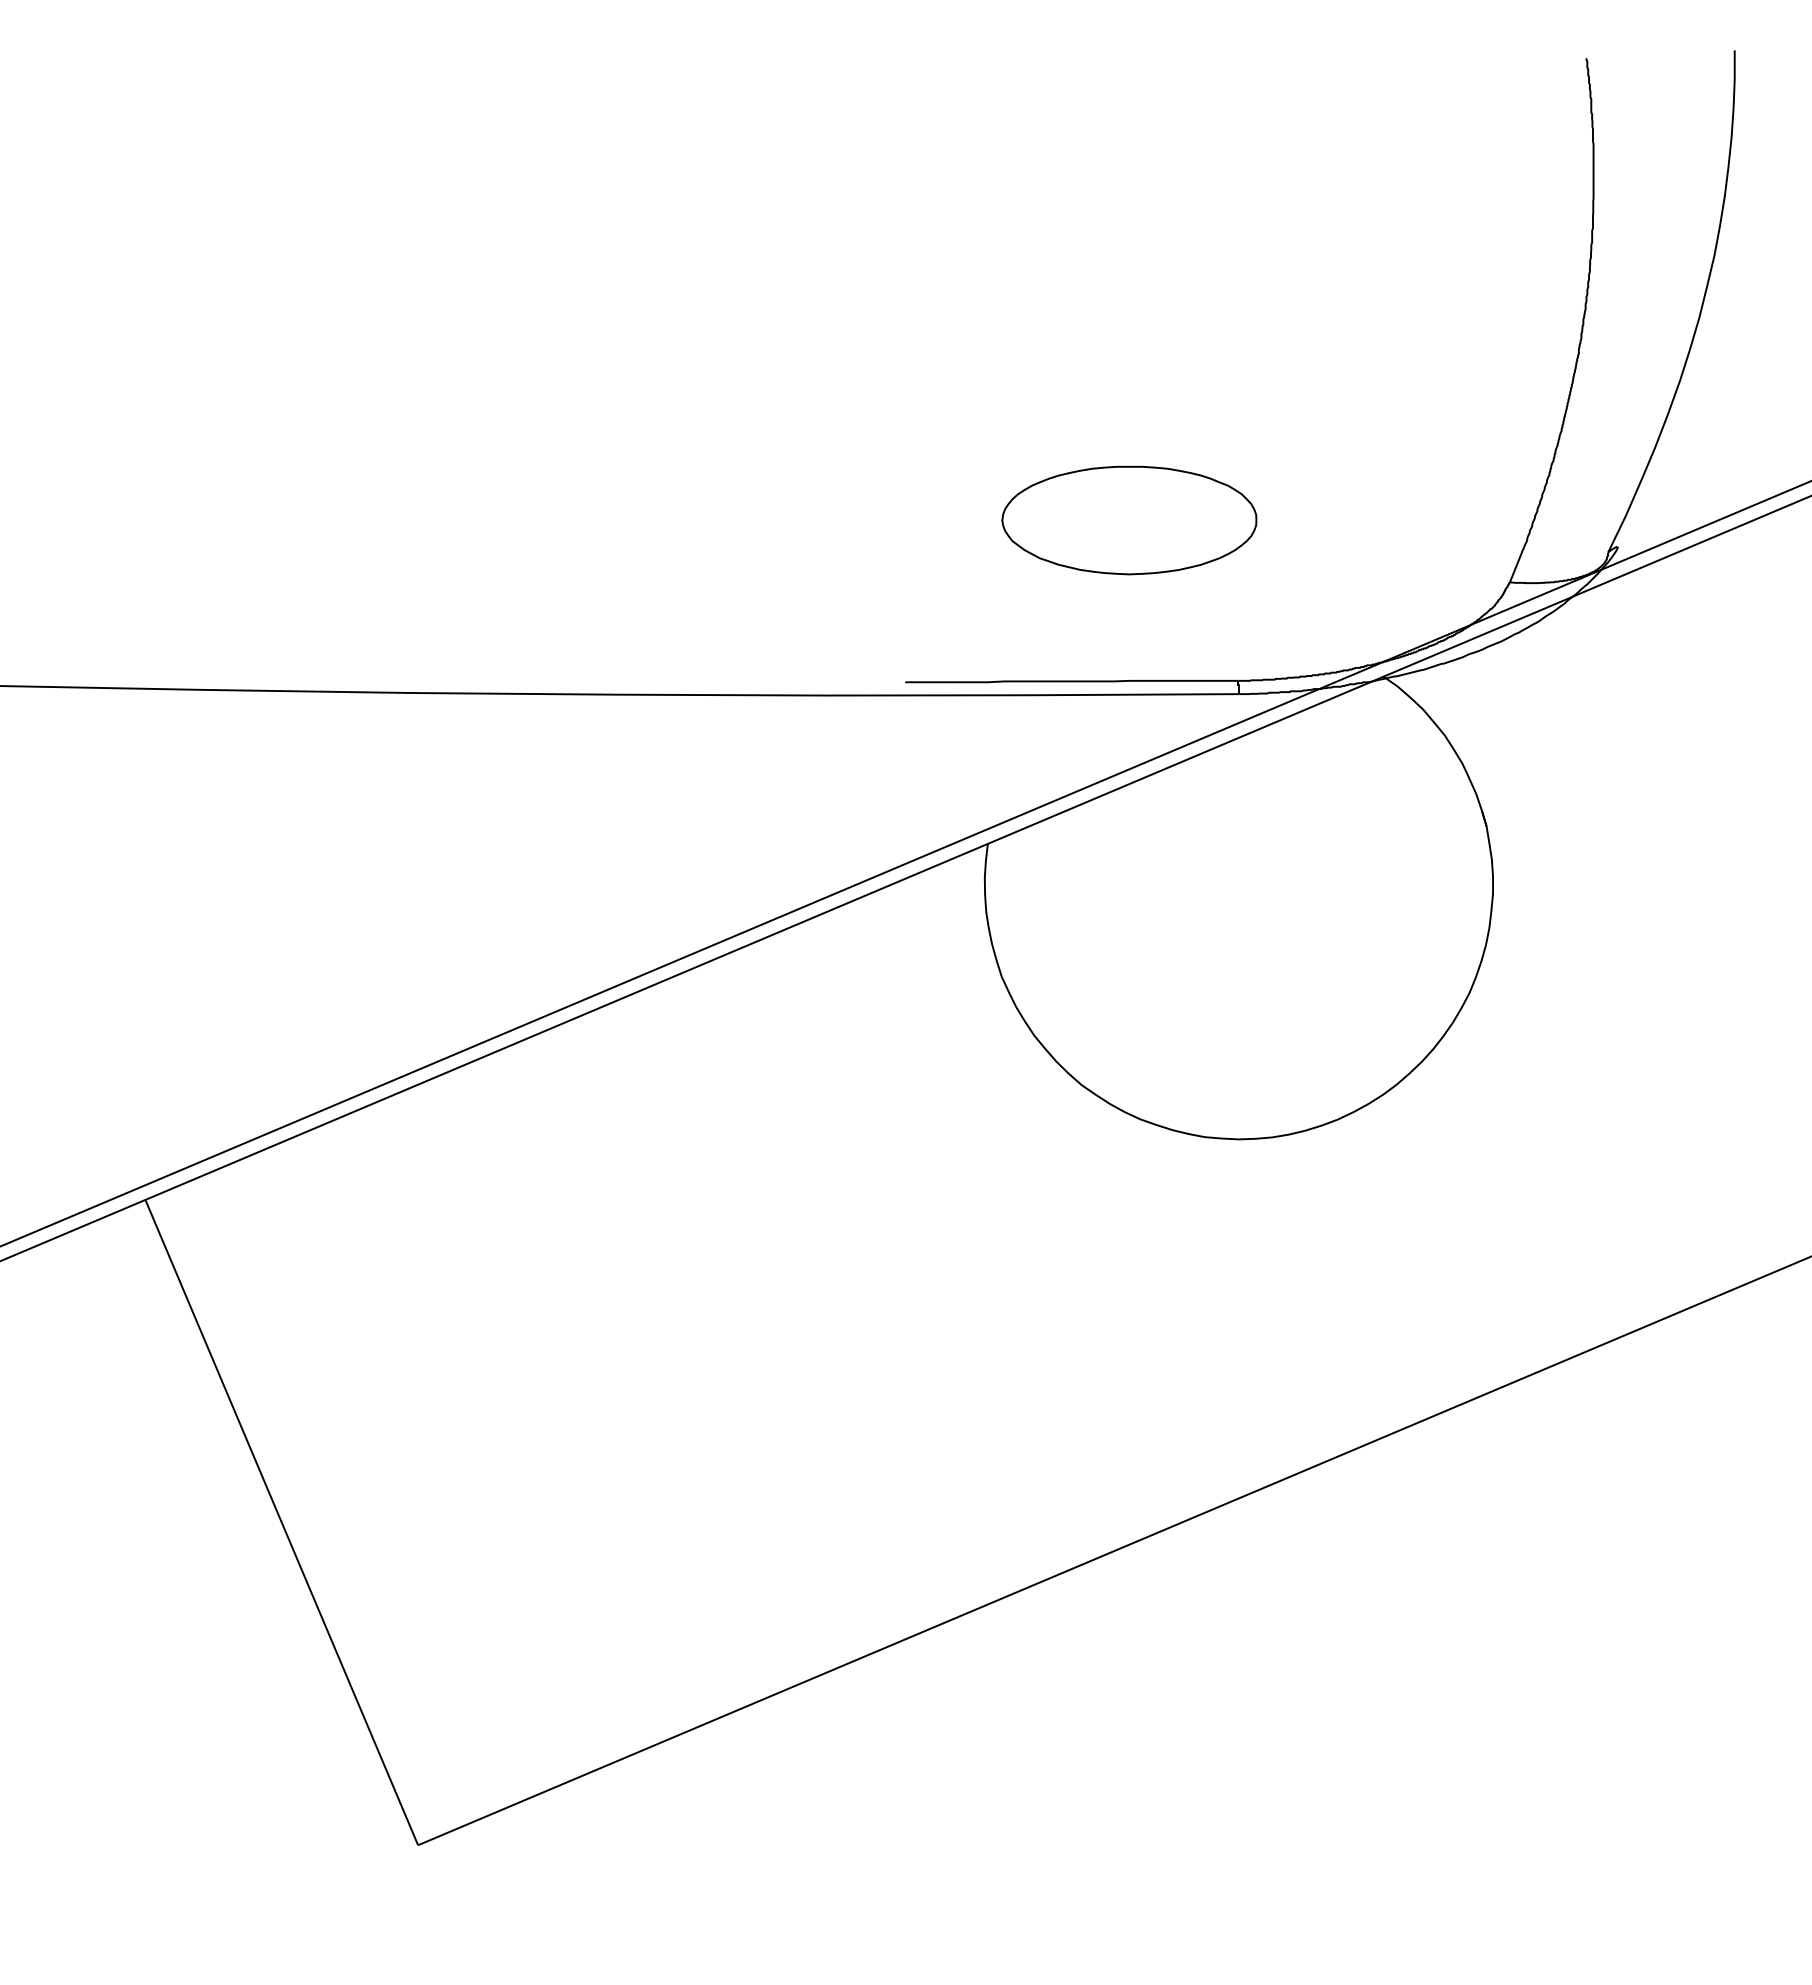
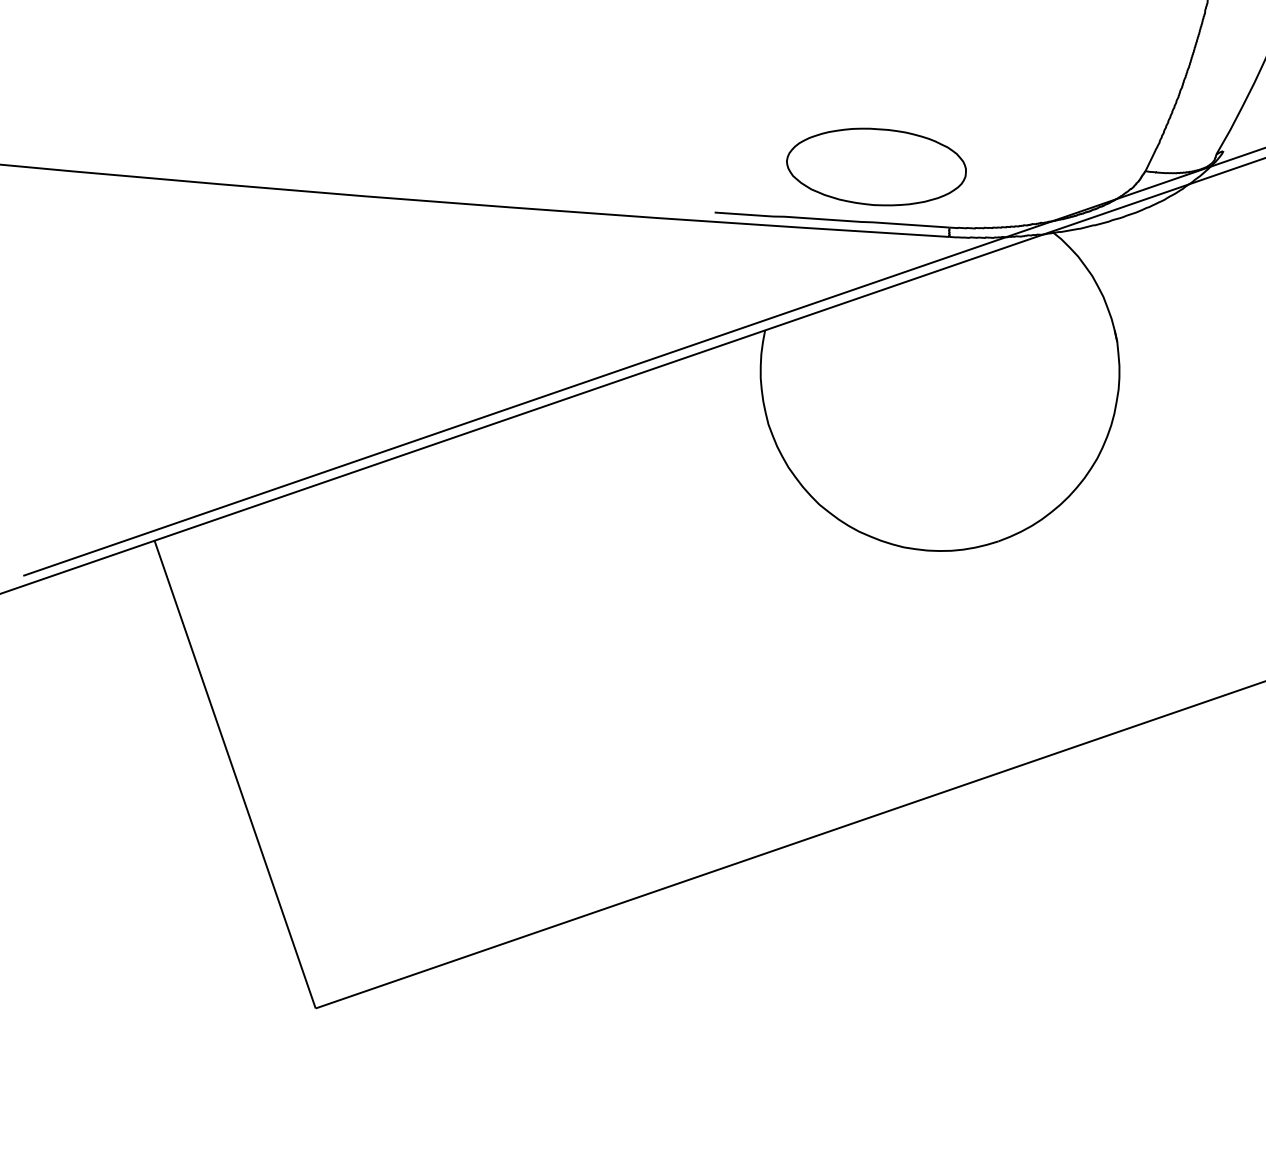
part: (1129, 520) -> (876, 167), moved

